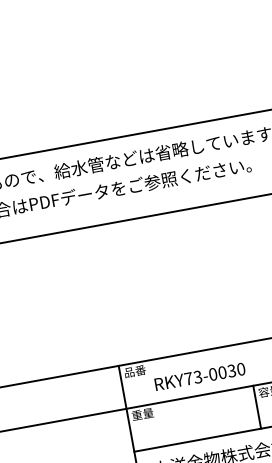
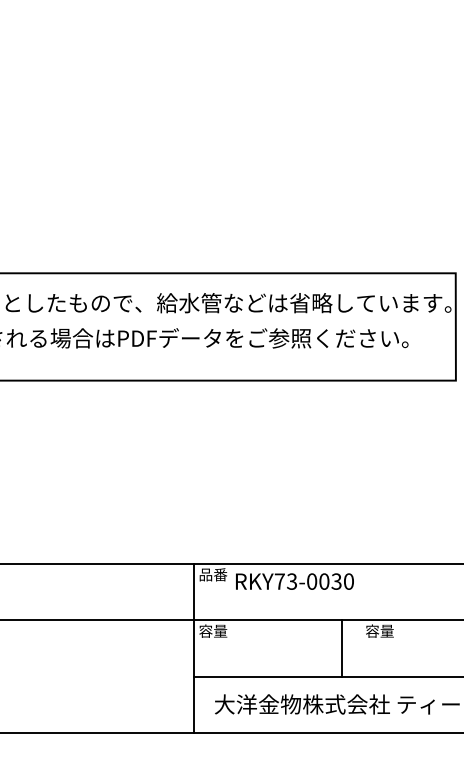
text: (199, 376) -> (294, 581), moved
line: (257, 407) -> (342, 648), moved
text: (136, 414) -> (205, 630), 重量 -> 容量

